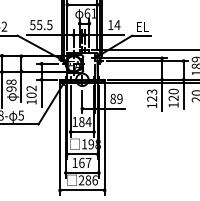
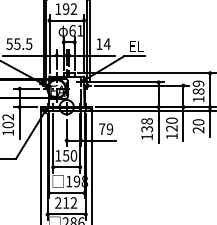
text: (152, 95) -> (147, 125), 123 -> 138
text: (112, 98) -> (101, 128), 89 -> 79
text: (85, 122) -> (70, 156), 184 -> 150
text: (81, 162) -> (65, 202), 167 -> 212

